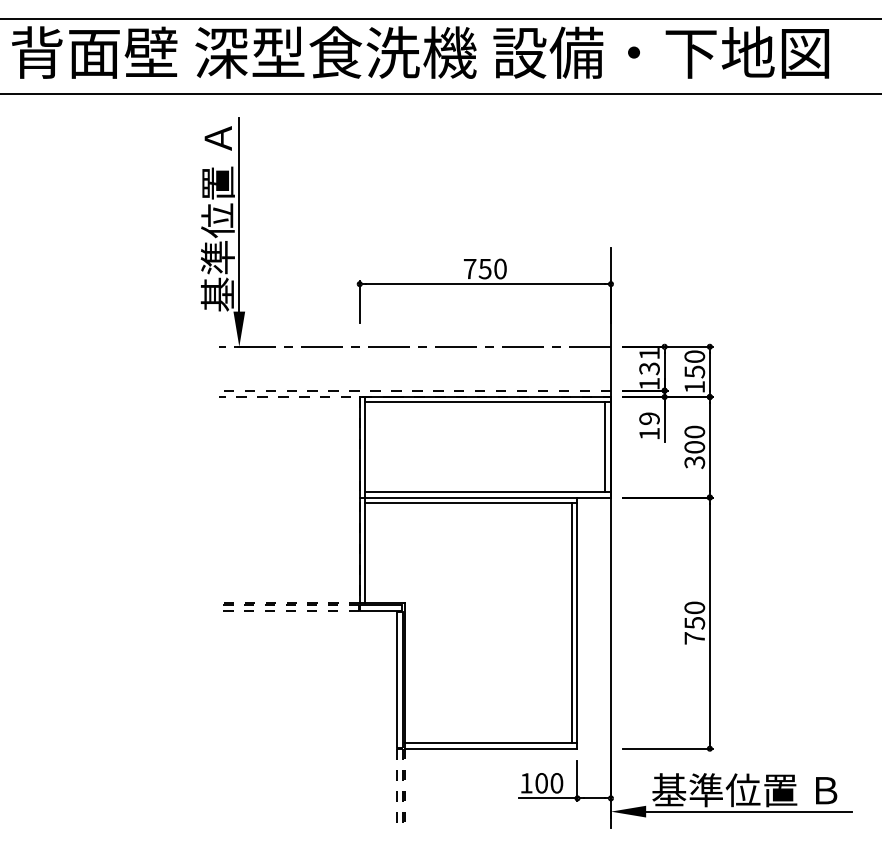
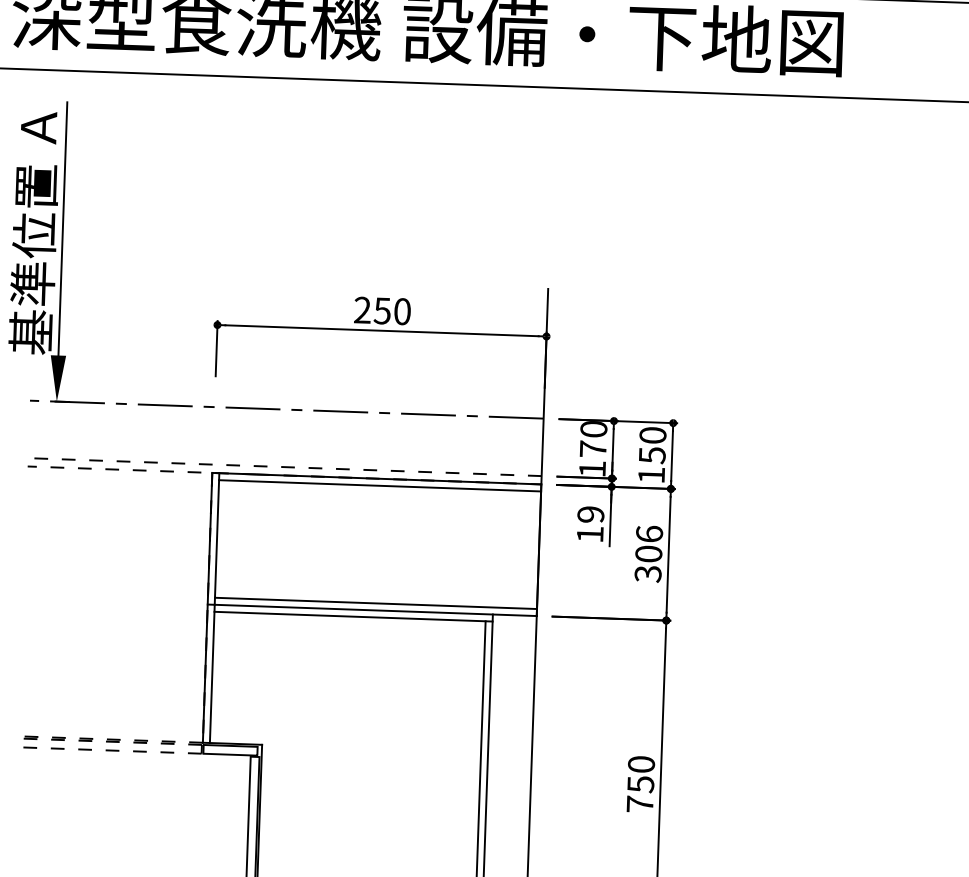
text: (469, 268) -> (361, 309), 750 -> 250
text: (649, 361) -> (593, 439), 131 -> 170
text: (694, 431) -> (649, 533), 300 -> 306
line: (604, 447) -> (530, 550), removed

